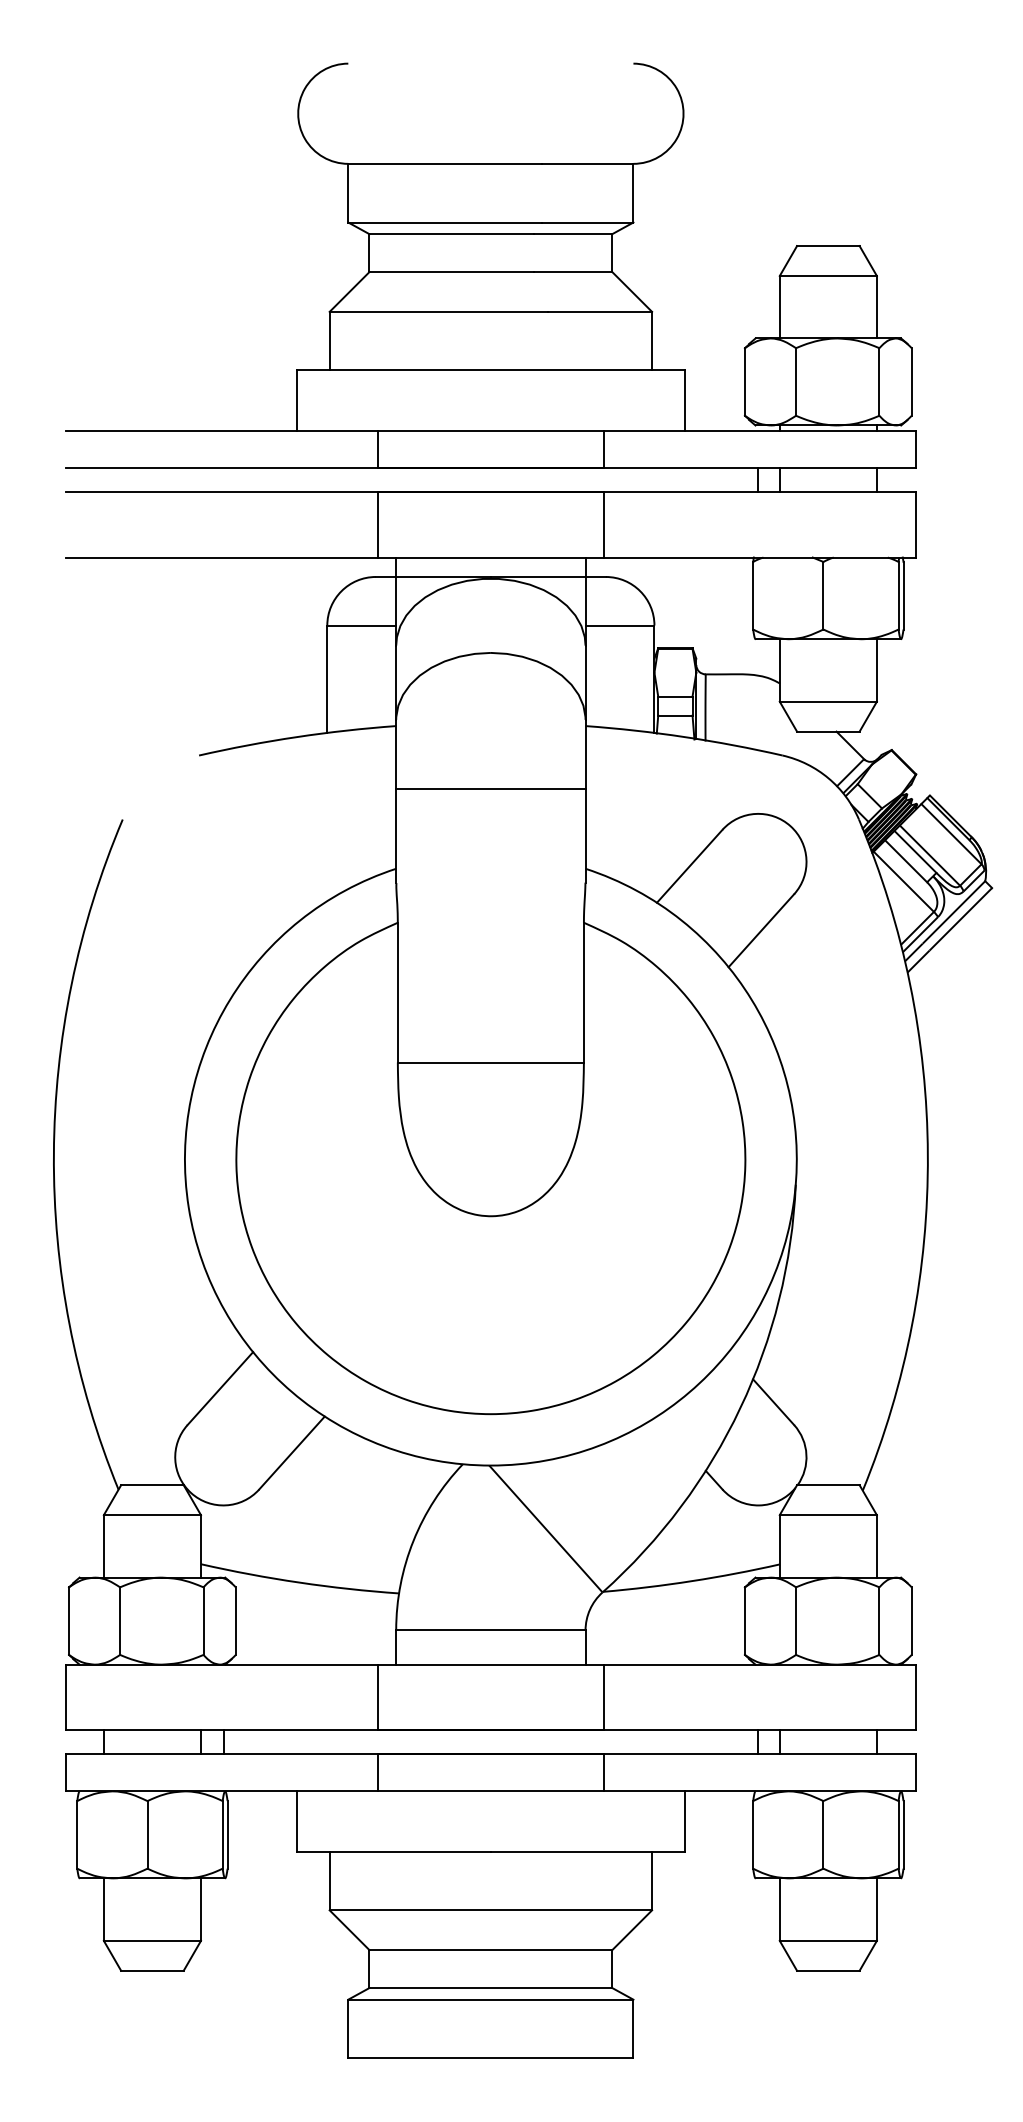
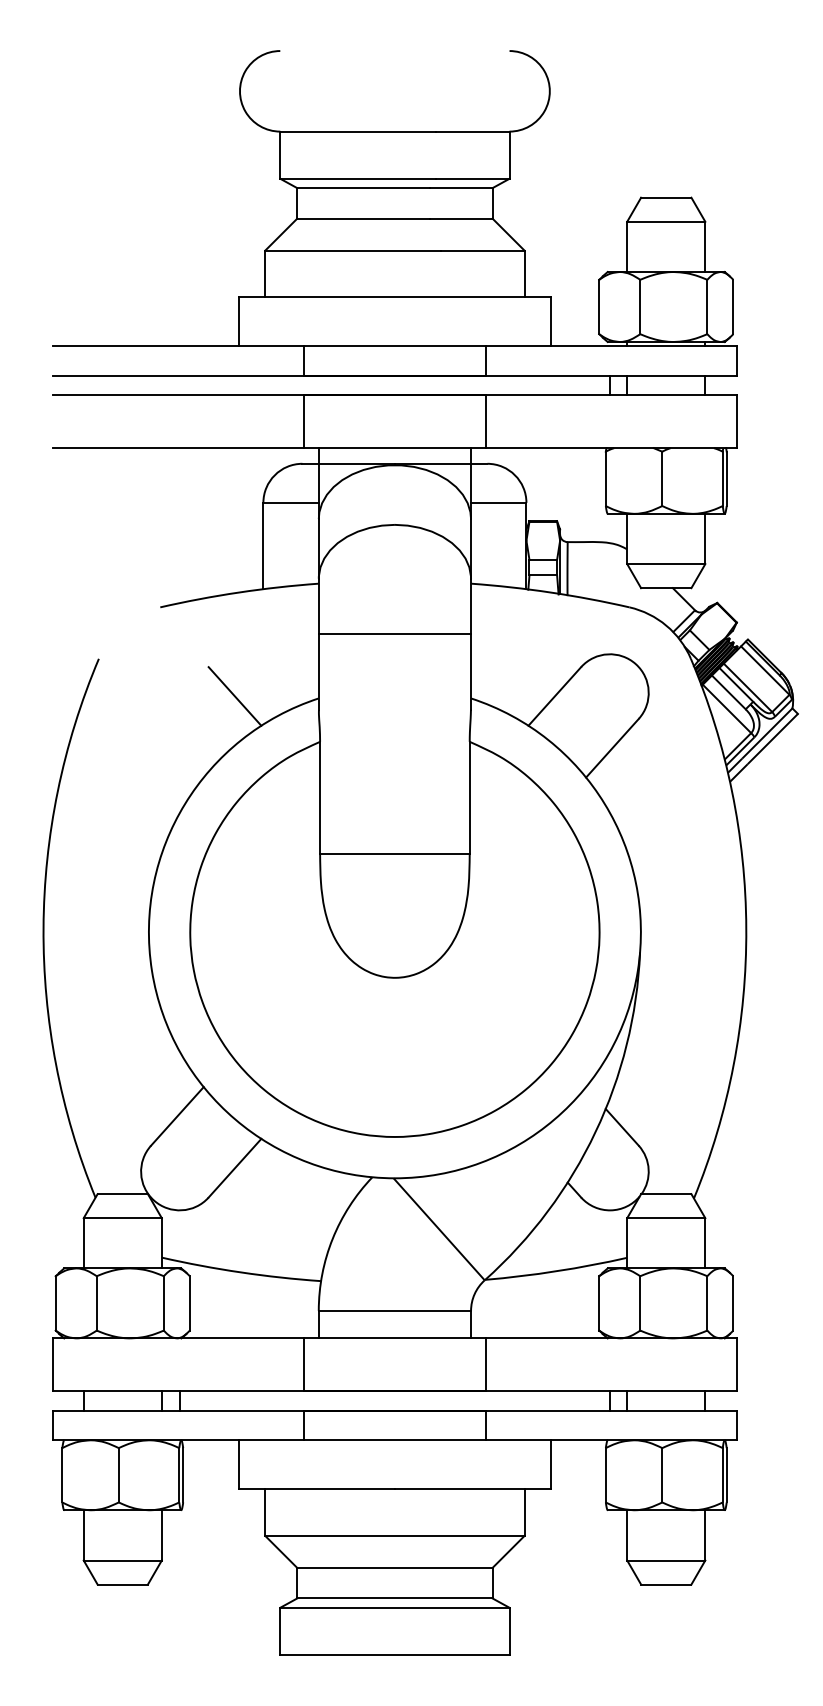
line: (291, 865) -> (234, 695), added

